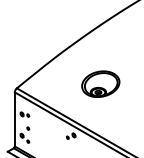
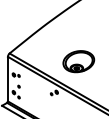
part: (100, 83) -> (78, 61), moved

